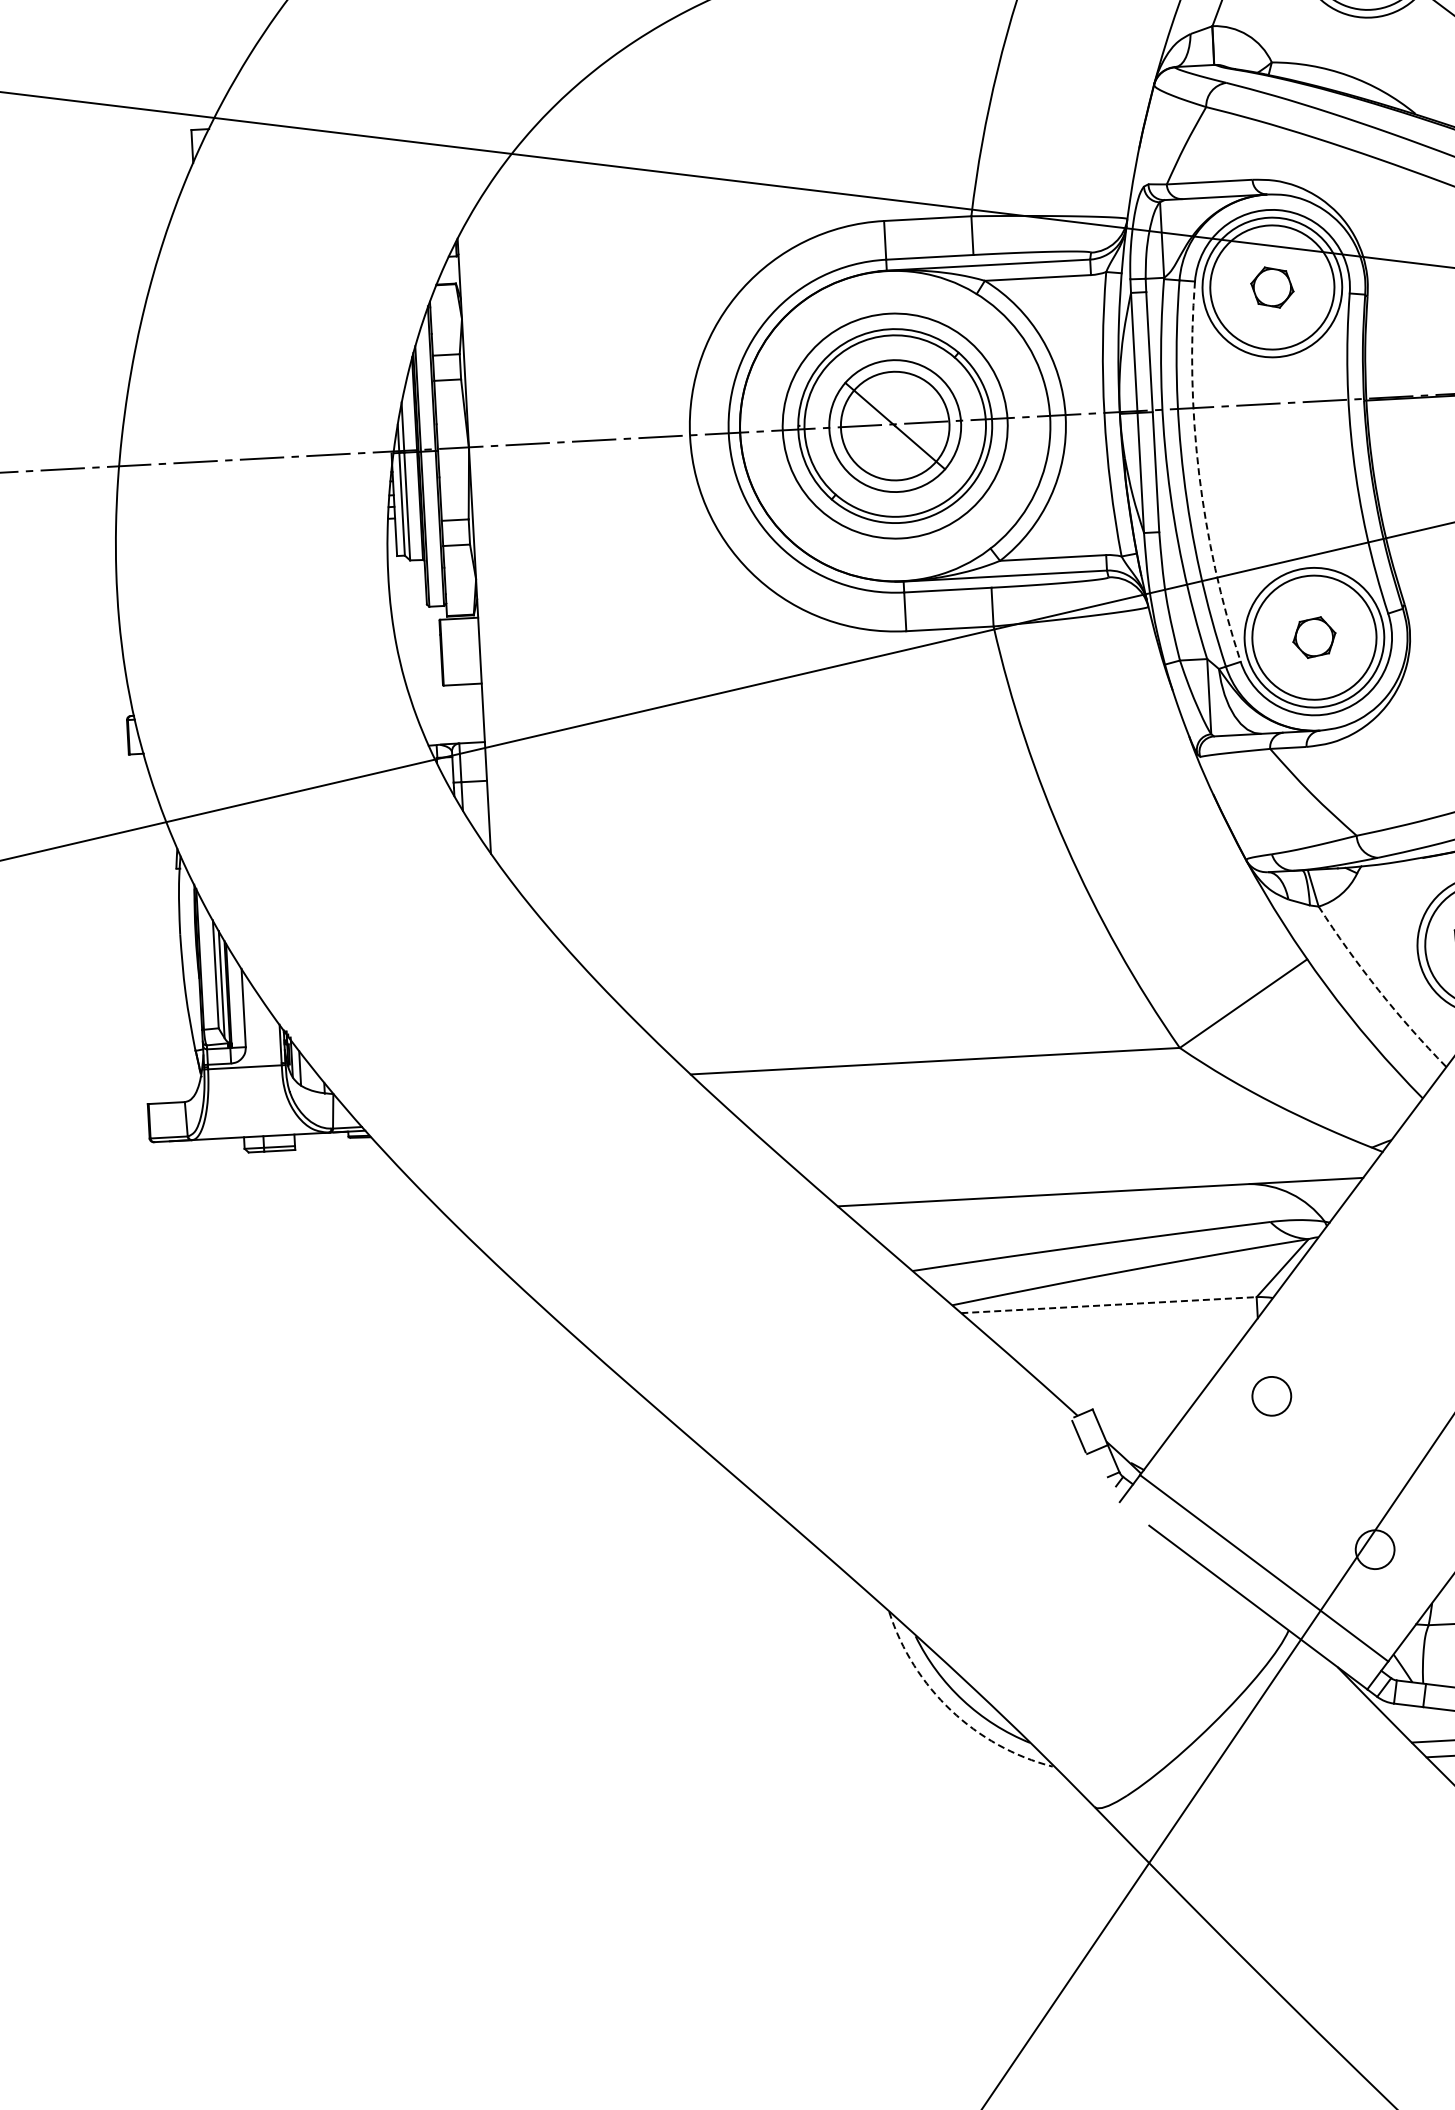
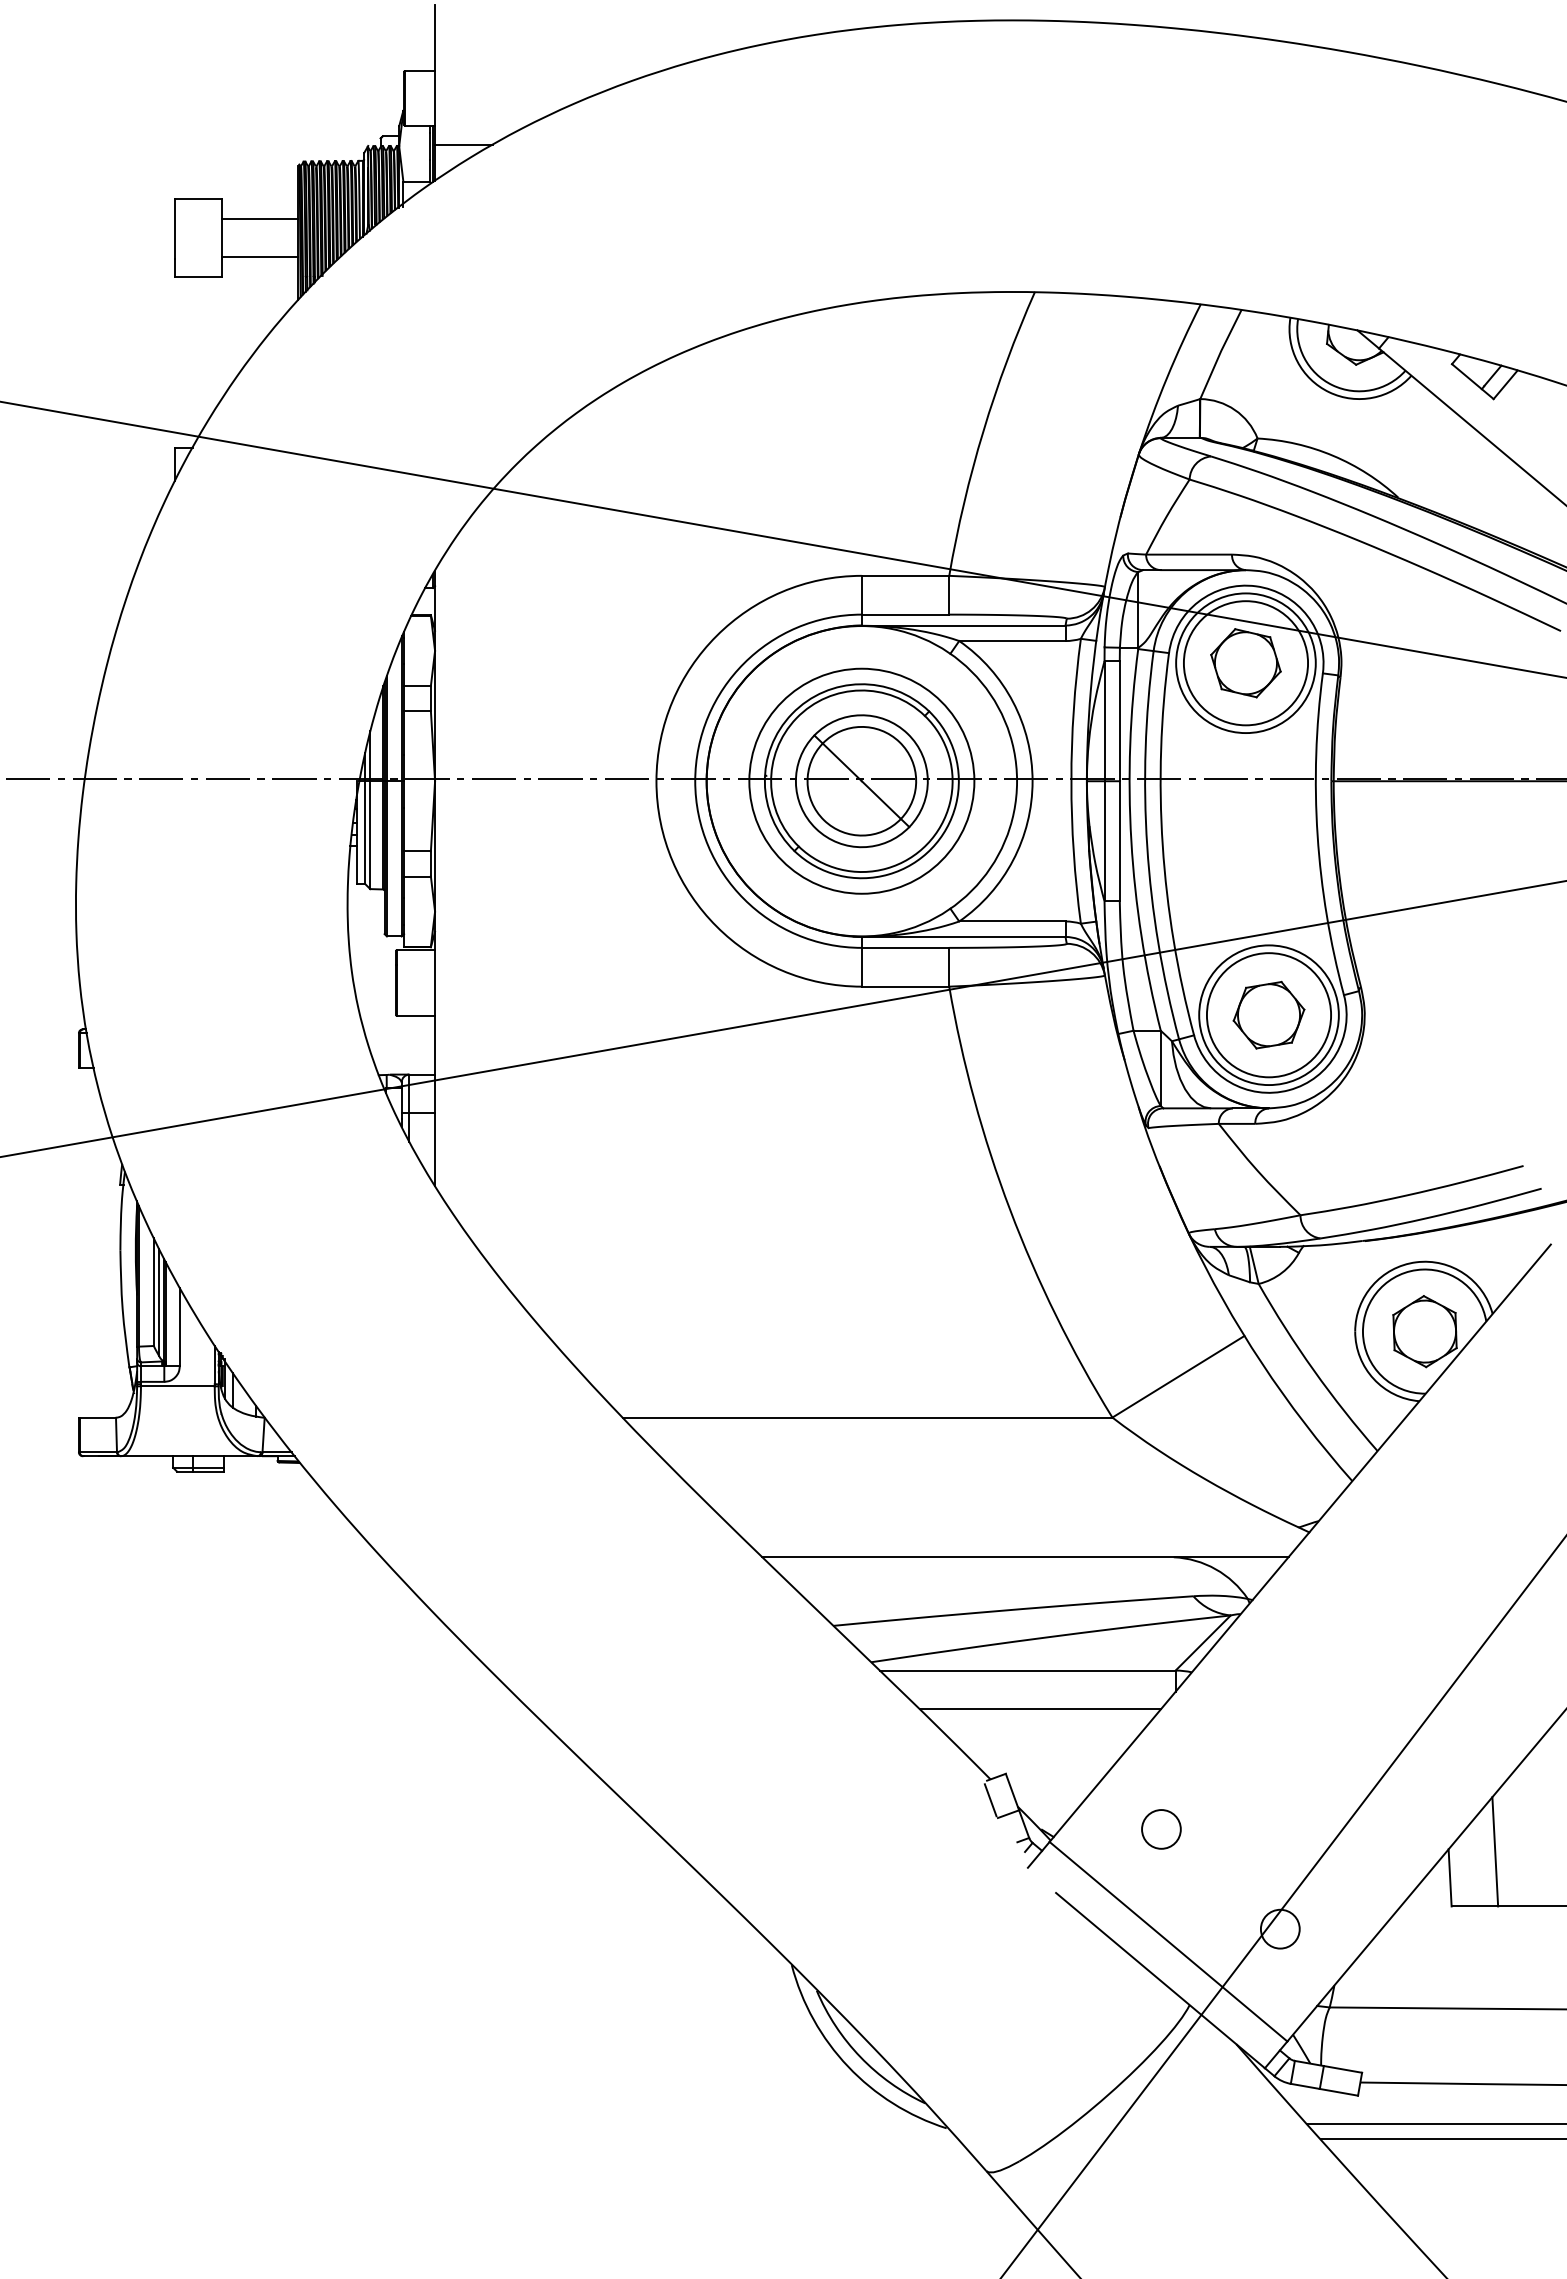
part: (1271, 287) -> (1245, 663), size x1.67
arc: (1198, 473) -> (1162, 845), dashed -> solid
part: (1313, 637) -> (1268, 1014), size x1.67
arc: (1378, 990) -> (1313, 1370), dashed -> solid
line: (1108, 1305) -> (1027, 1670), dashed -> solid
line: (1123, 1343) -> (1040, 1709), added
circle: (1271, 1396) -> (1161, 1829), moved
arc: (951, 1710) -> (848, 2066), dashed -> solid

